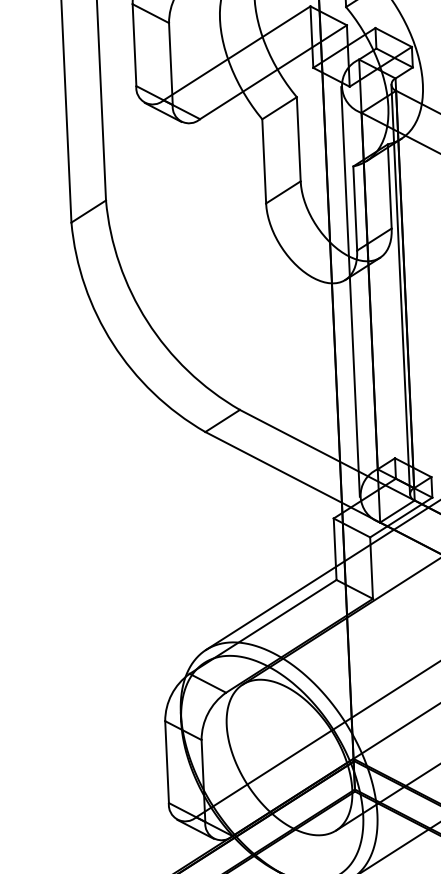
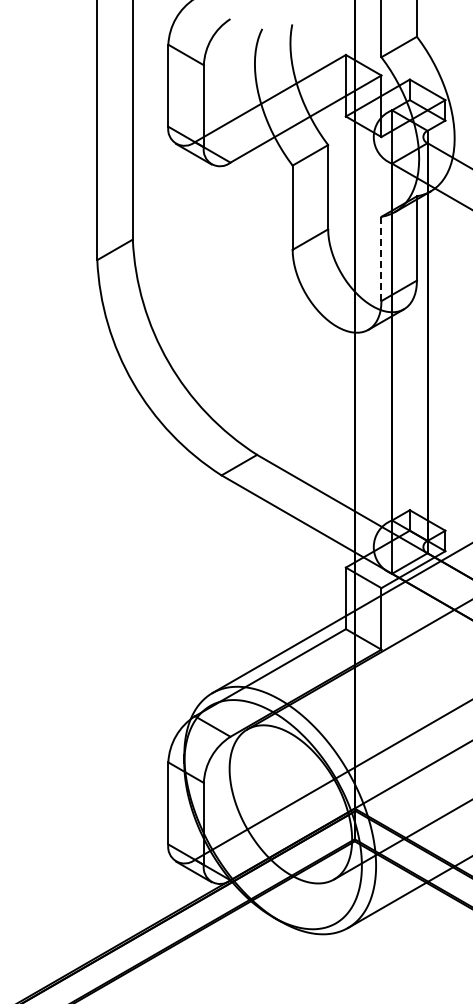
line: (355, 208) -> (381, 258), solid -> dashed
line: (401, 290) -> (423, 342), removed
line: (350, 292) -> (372, 342), removed

